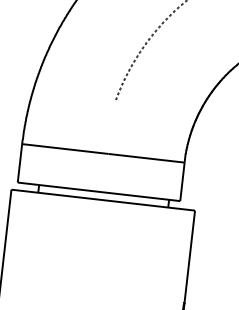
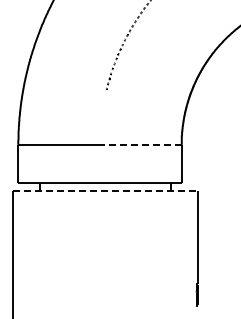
line: (145, 157) -> (142, 144), solid -> dashed
line: (103, 200) -> (105, 191), solid -> dashed

